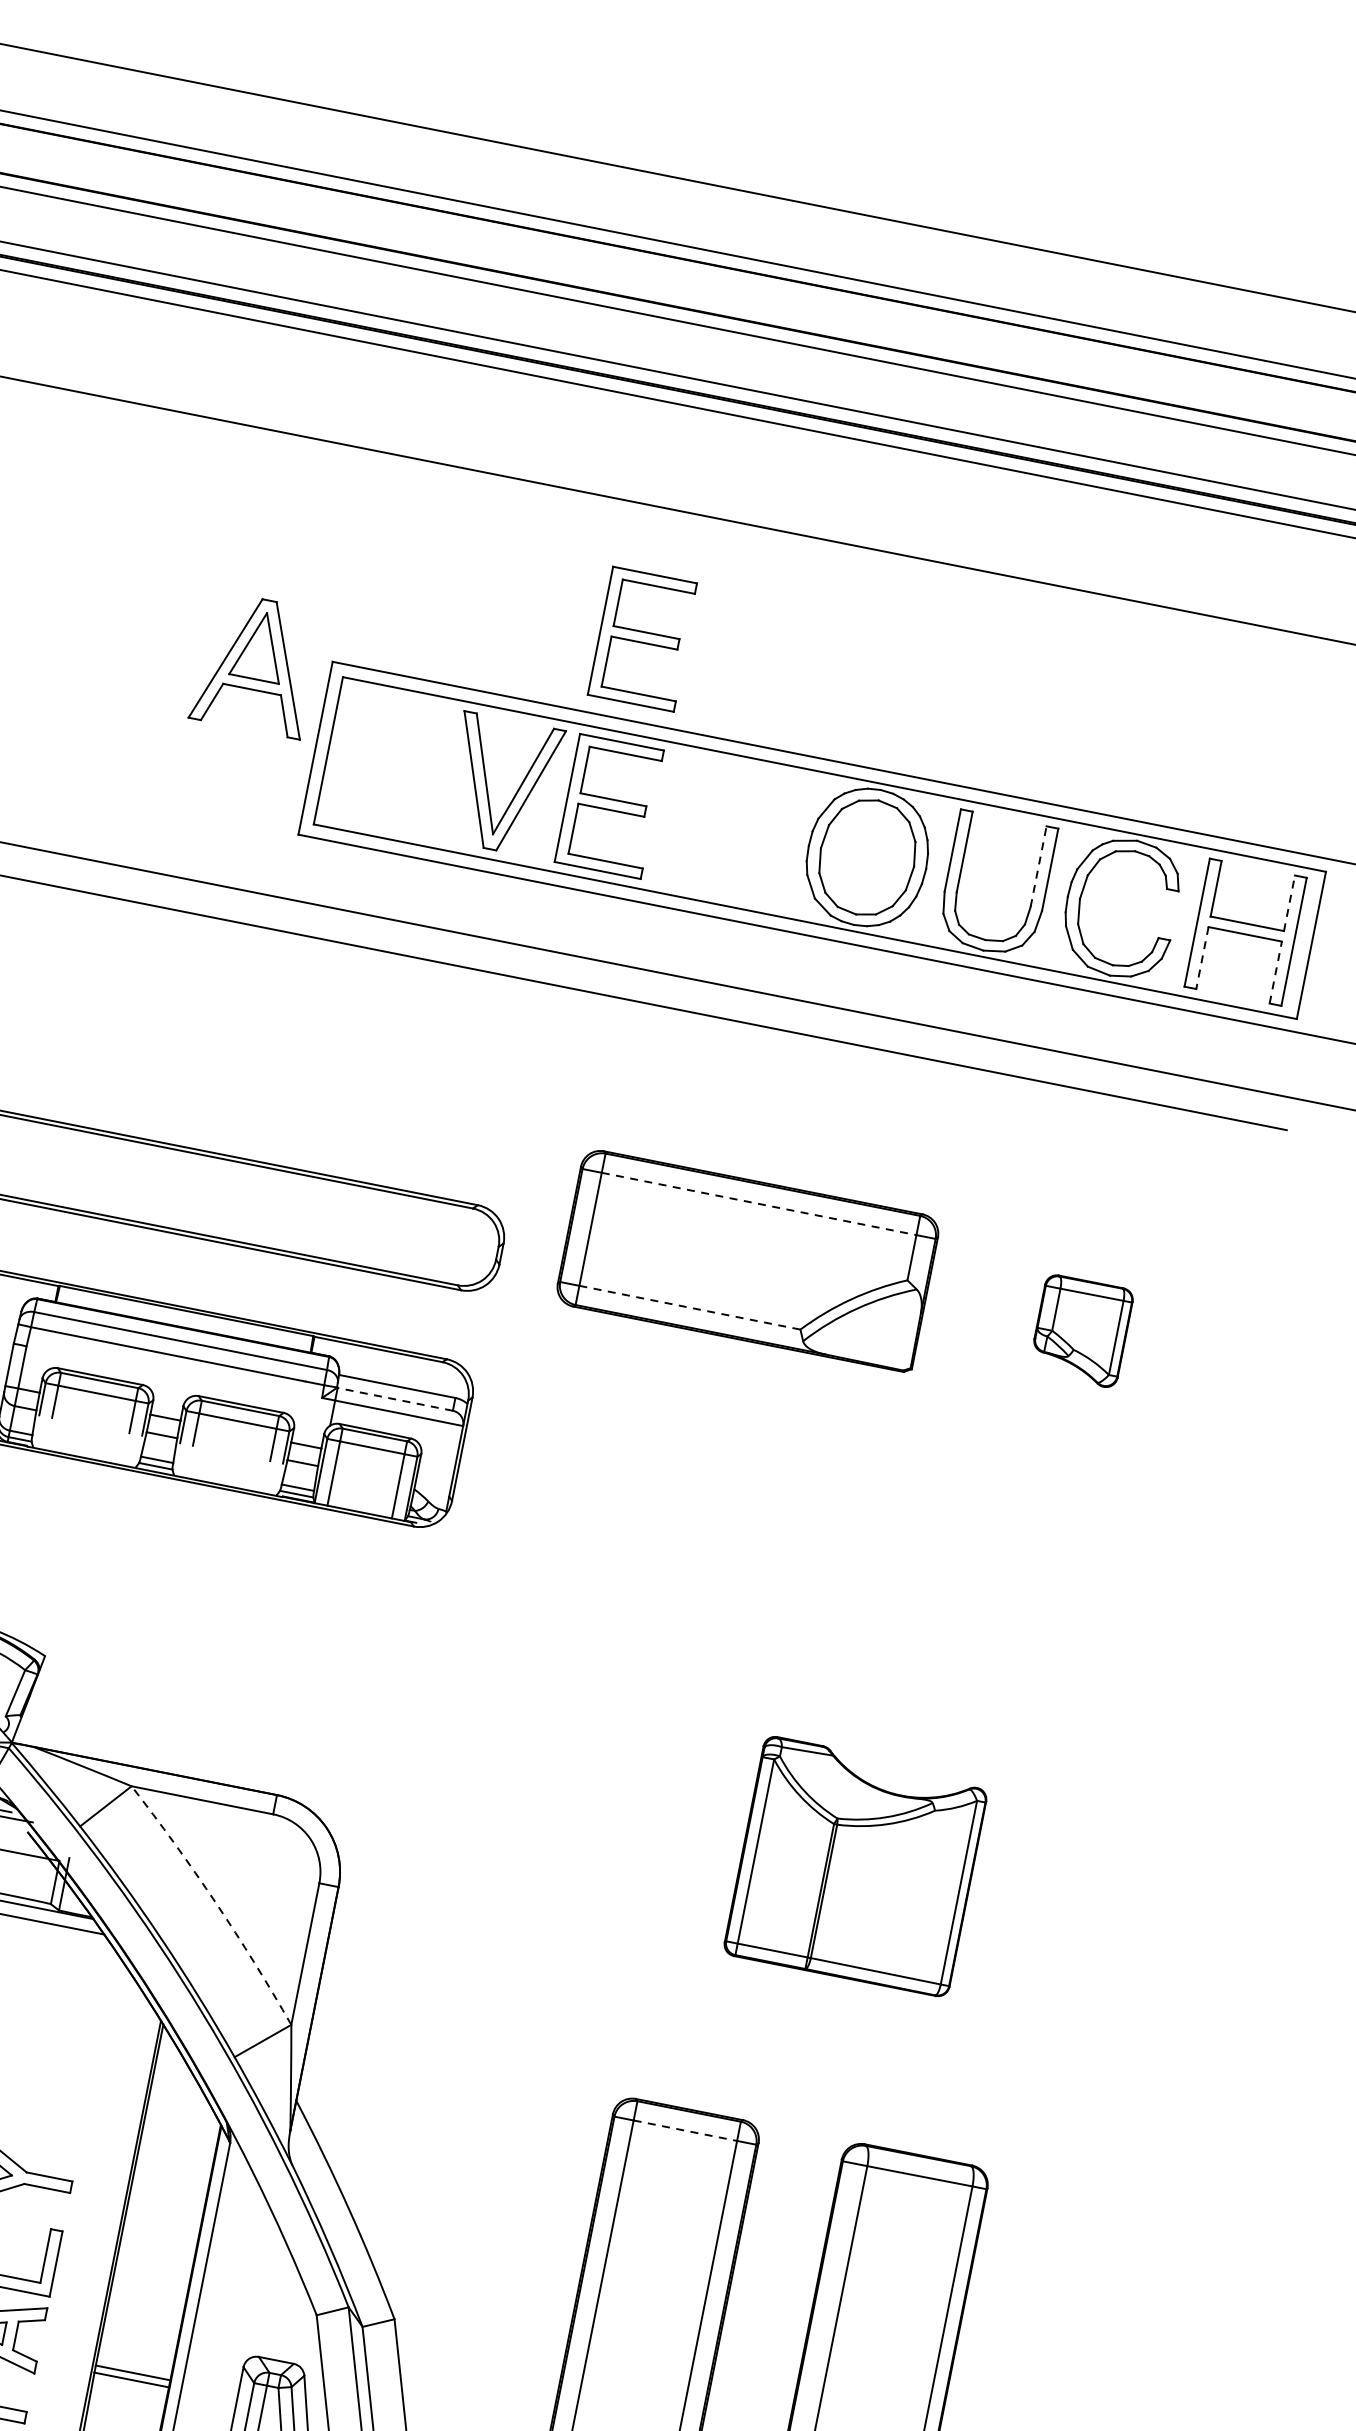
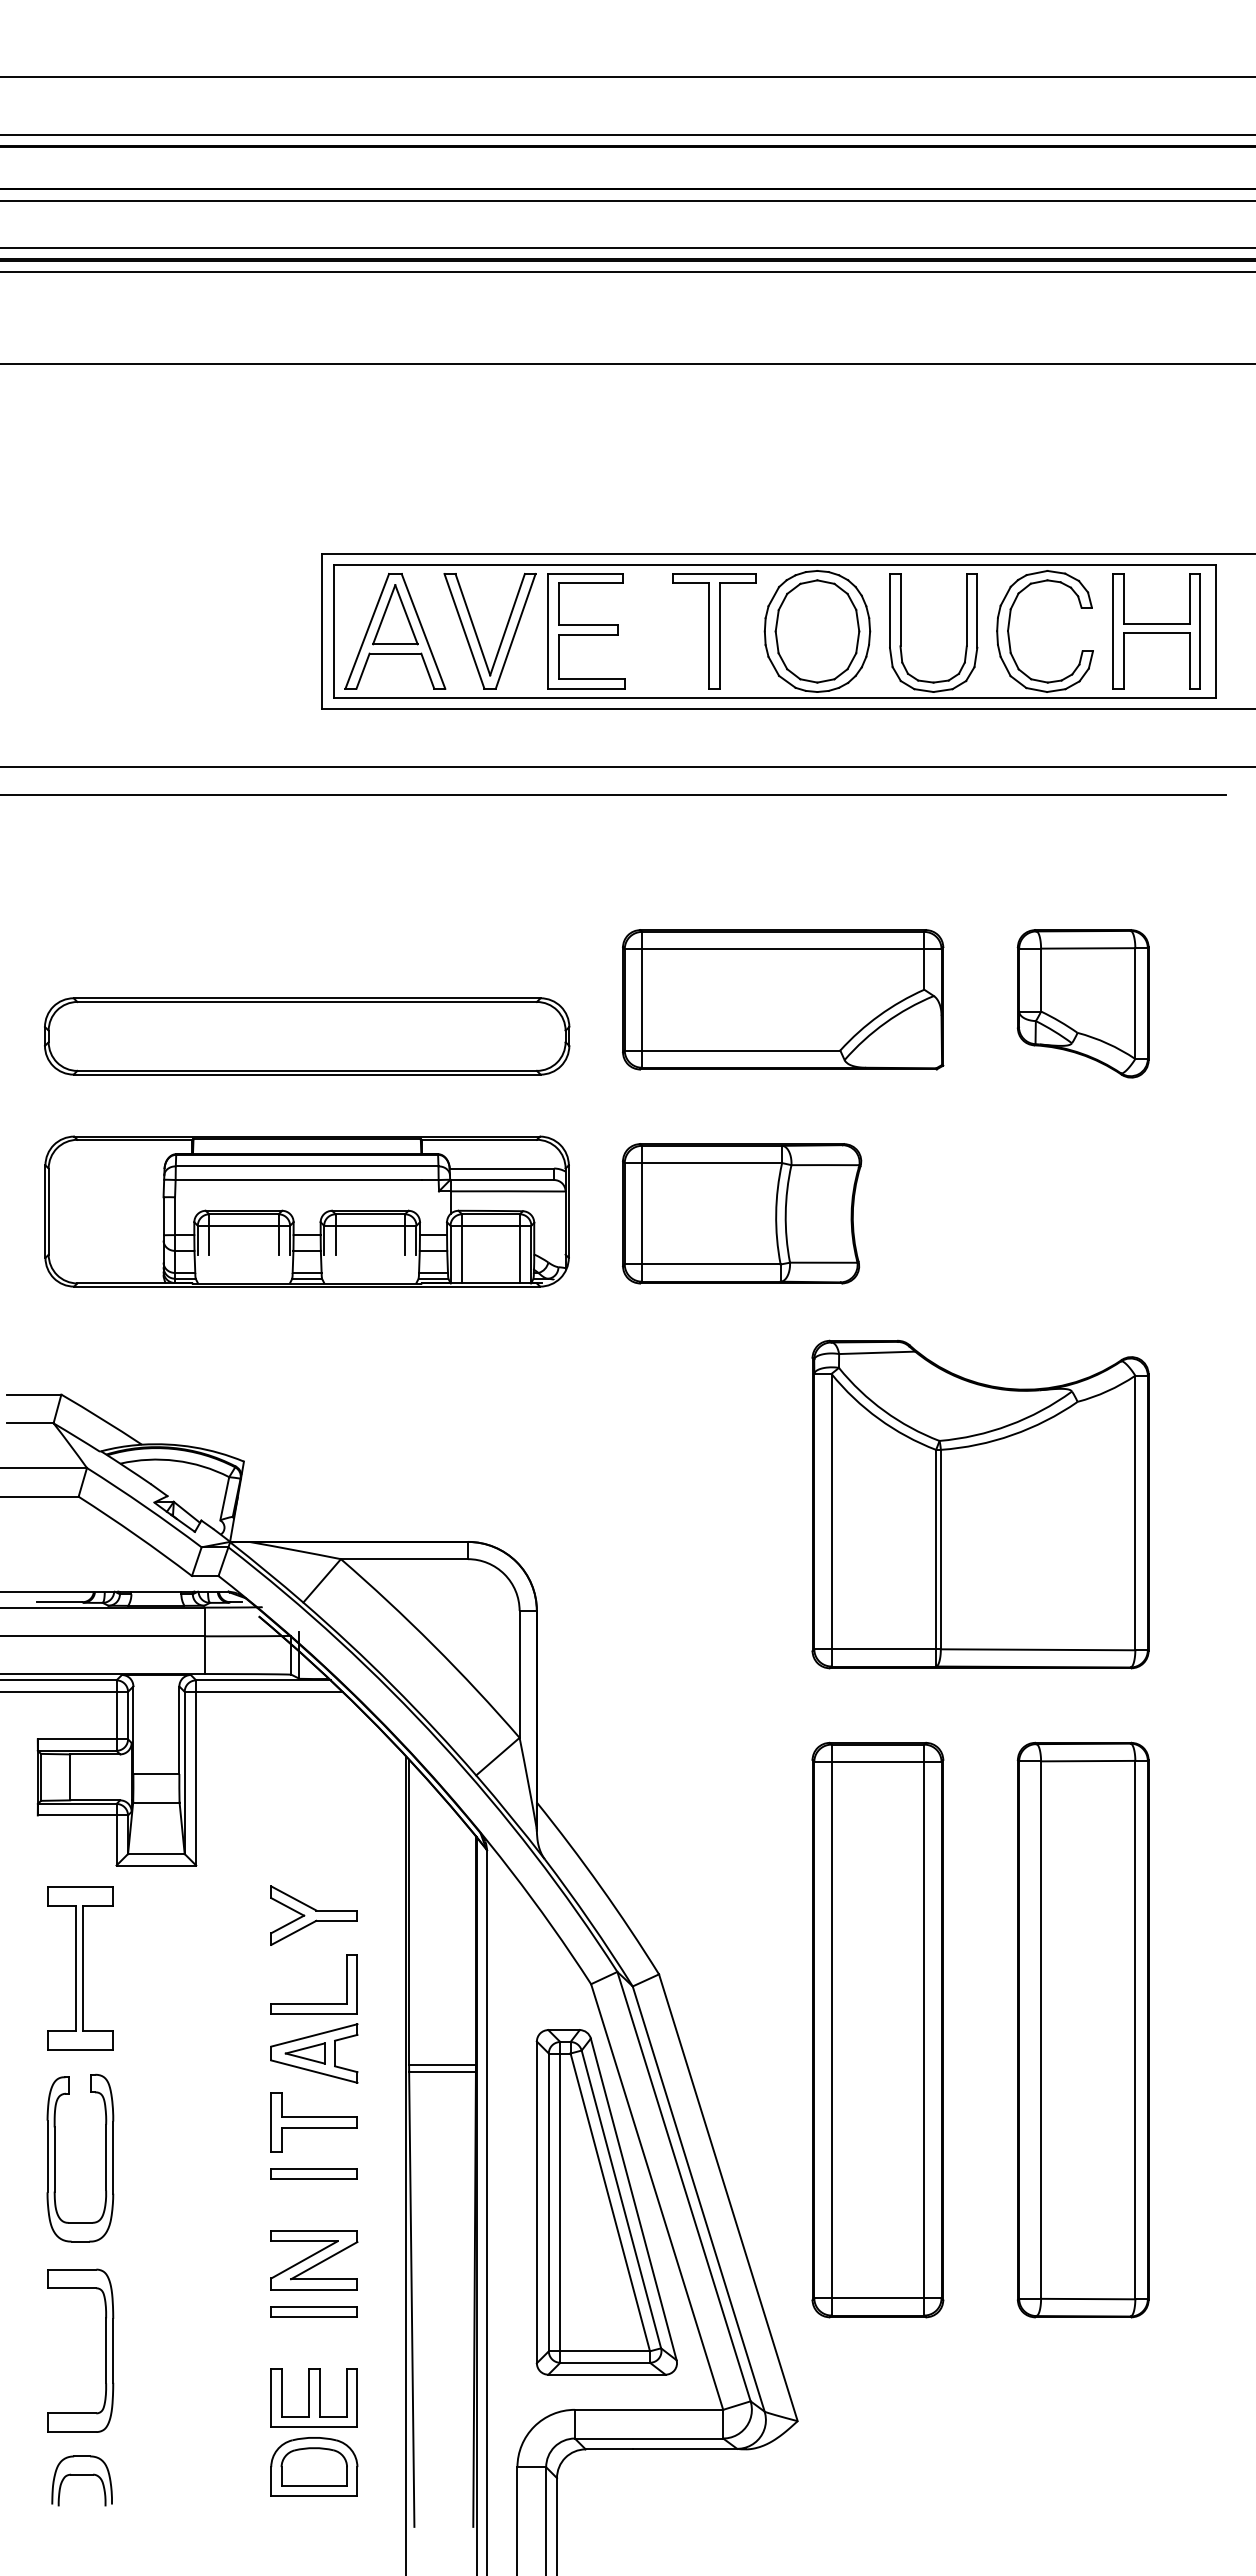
part: (643, 639) -> (586, 481), removed
part: (257, 664) -> (395, 631), moved
part: (752, 834) -> (714, 631), added
line: (1038, 865) -> (966, 609), dashed -> solid
line: (1289, 902) -> (1189, 598), dashed -> solid
line: (1201, 958) -> (1123, 661), dashed -> solid
line: (1275, 973) -> (1189, 661), dashed -> solid
line: (759, 1204) -> (783, 949), dashed -> solid
line: (690, 1307) -> (741, 1050), dashed -> solid
part: (1080, 1330) -> (1082, 1003), size x1.67
line: (395, 1399) -> (502, 1180), dashed -> solid
part: (655, 1489) -> (742, 1213), added
part: (856, 1866) -> (980, 1504), size x1.67
arc: (215, 1902) -> (433, 1645), dashed -> solid
line: (686, 2130) -> (878, 1761), dashed -> solid

